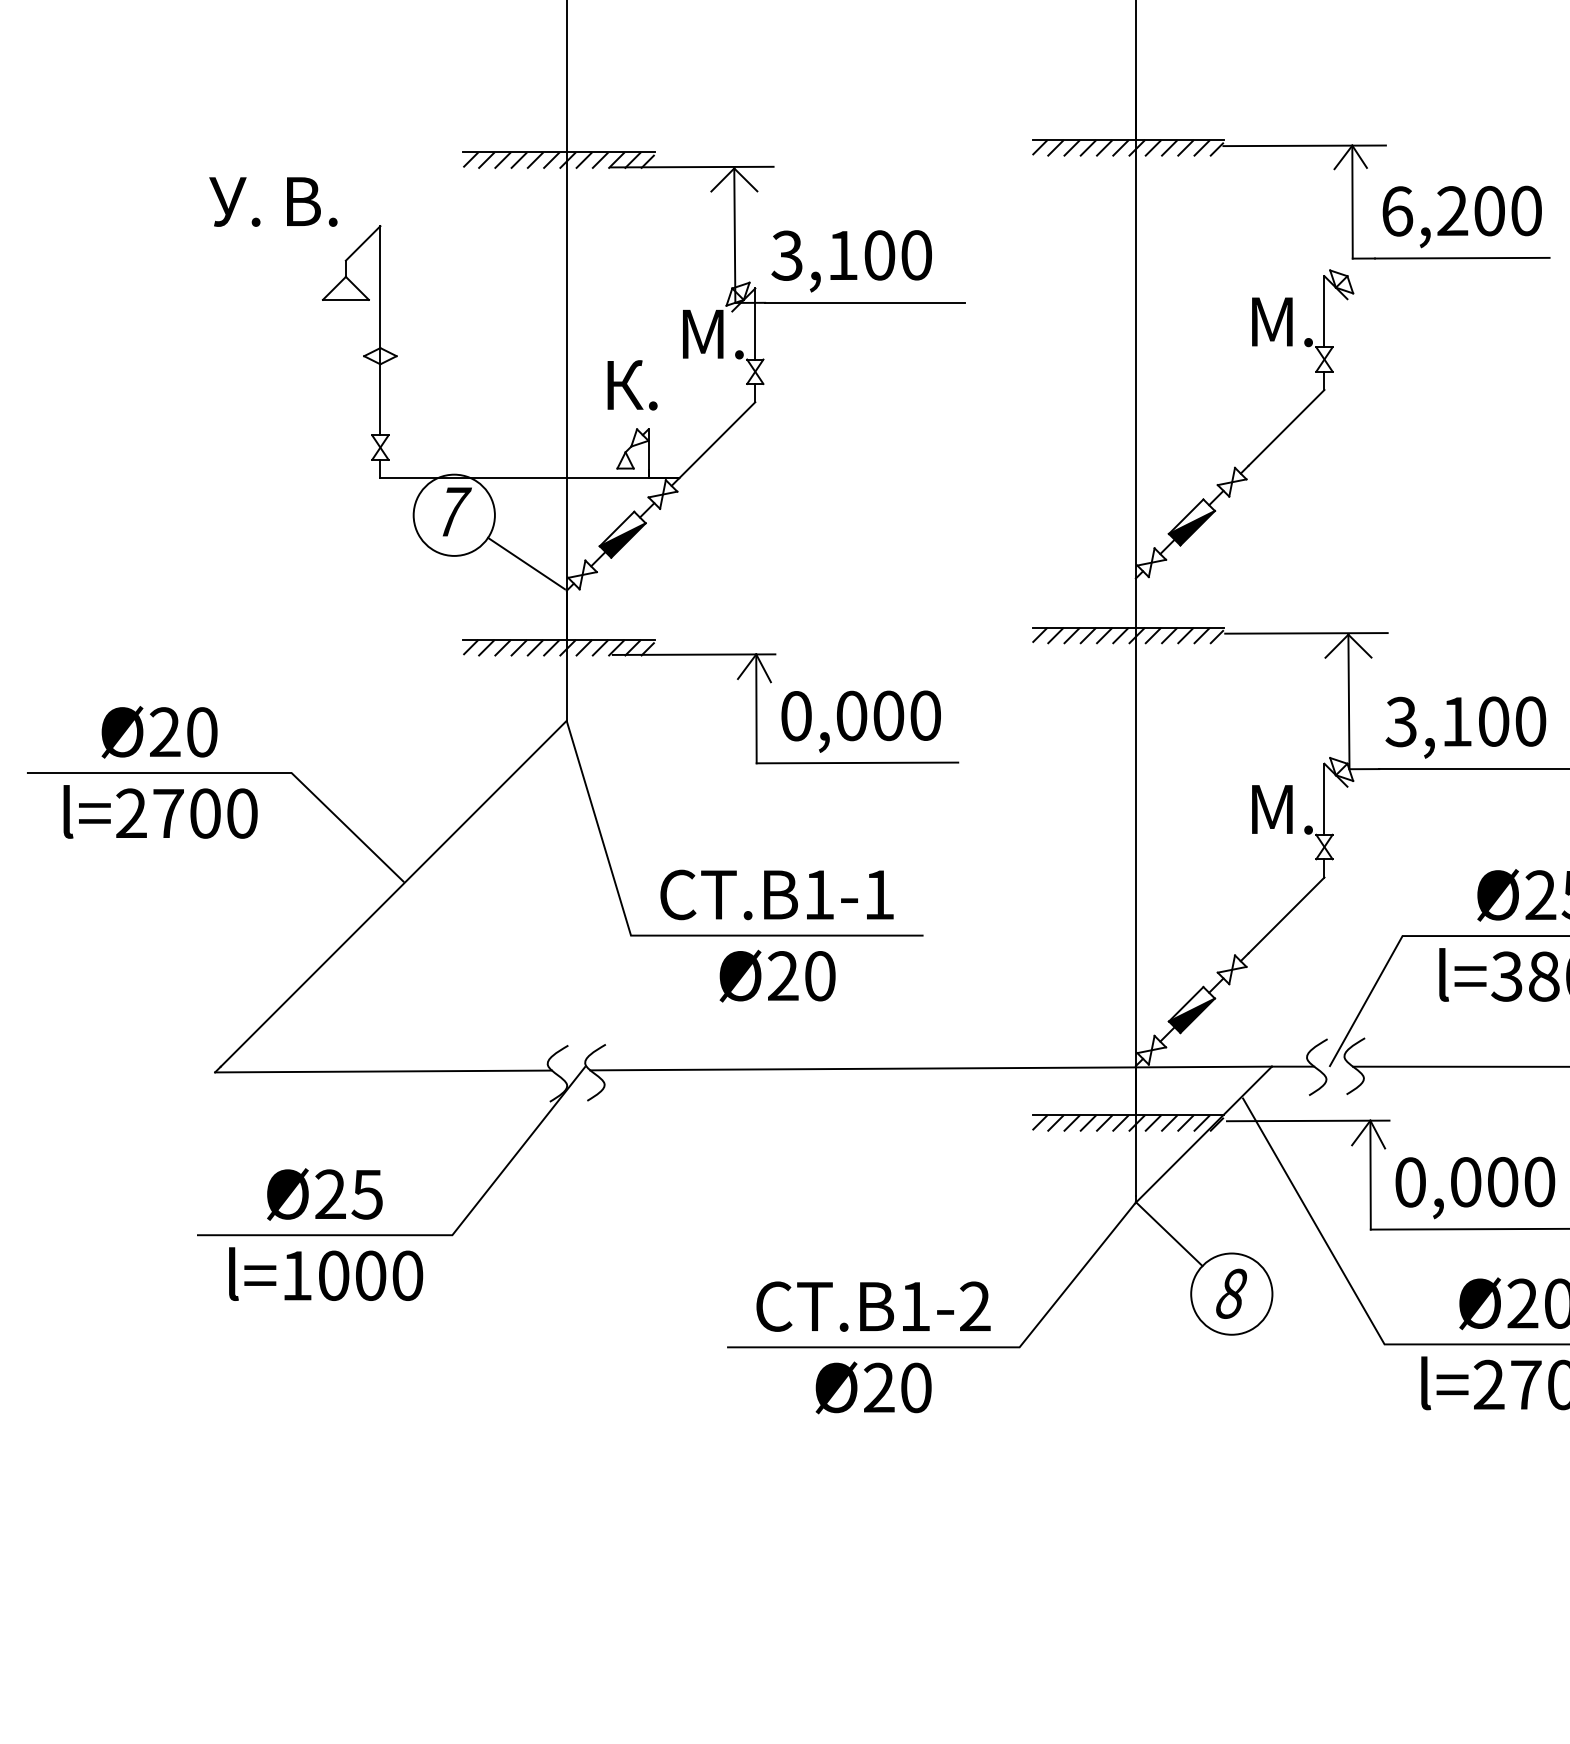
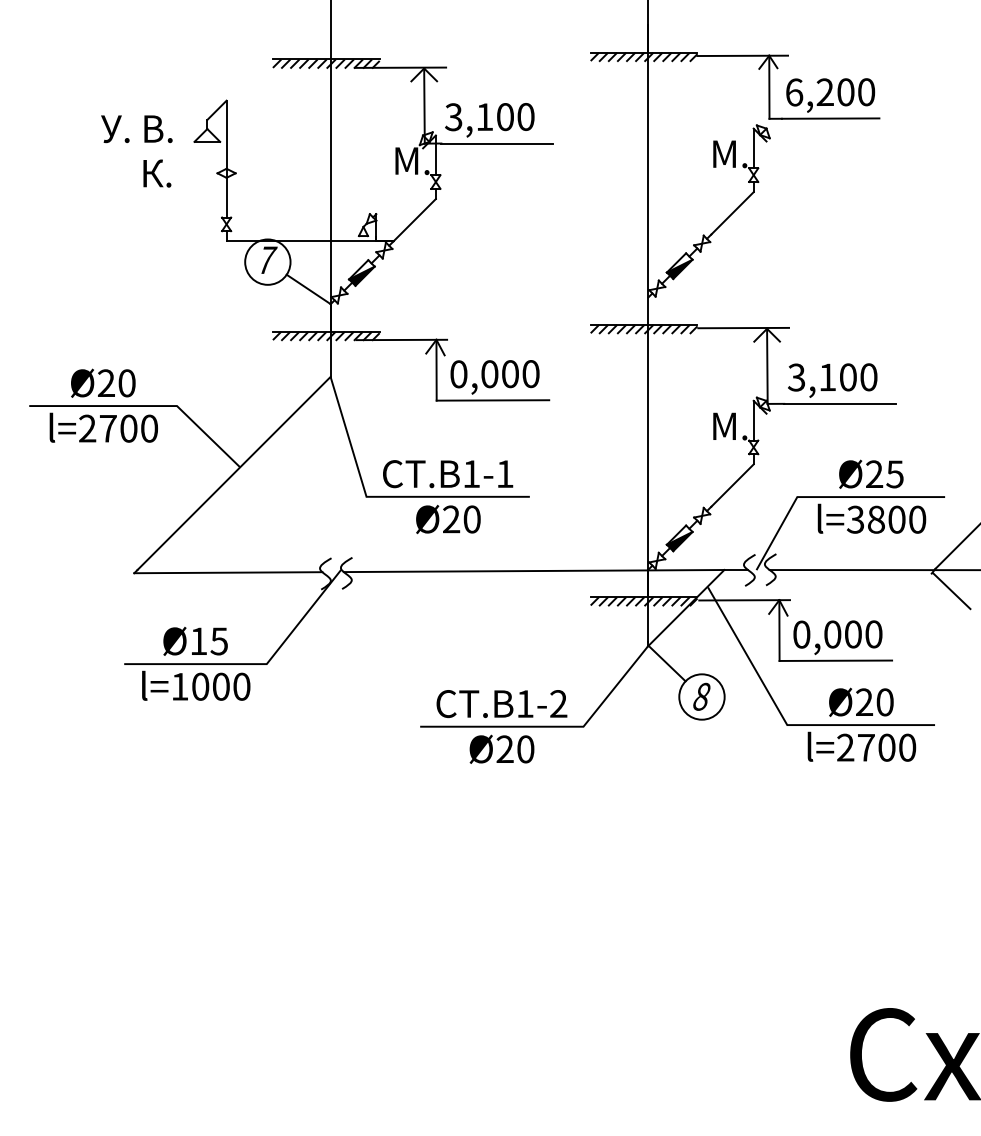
text: (272, 202) -> (136, 129), moved
text: (632, 385) -> (157, 173), moved
text: (330, 1192) -> (198, 640), Ø25 -> Ø15

